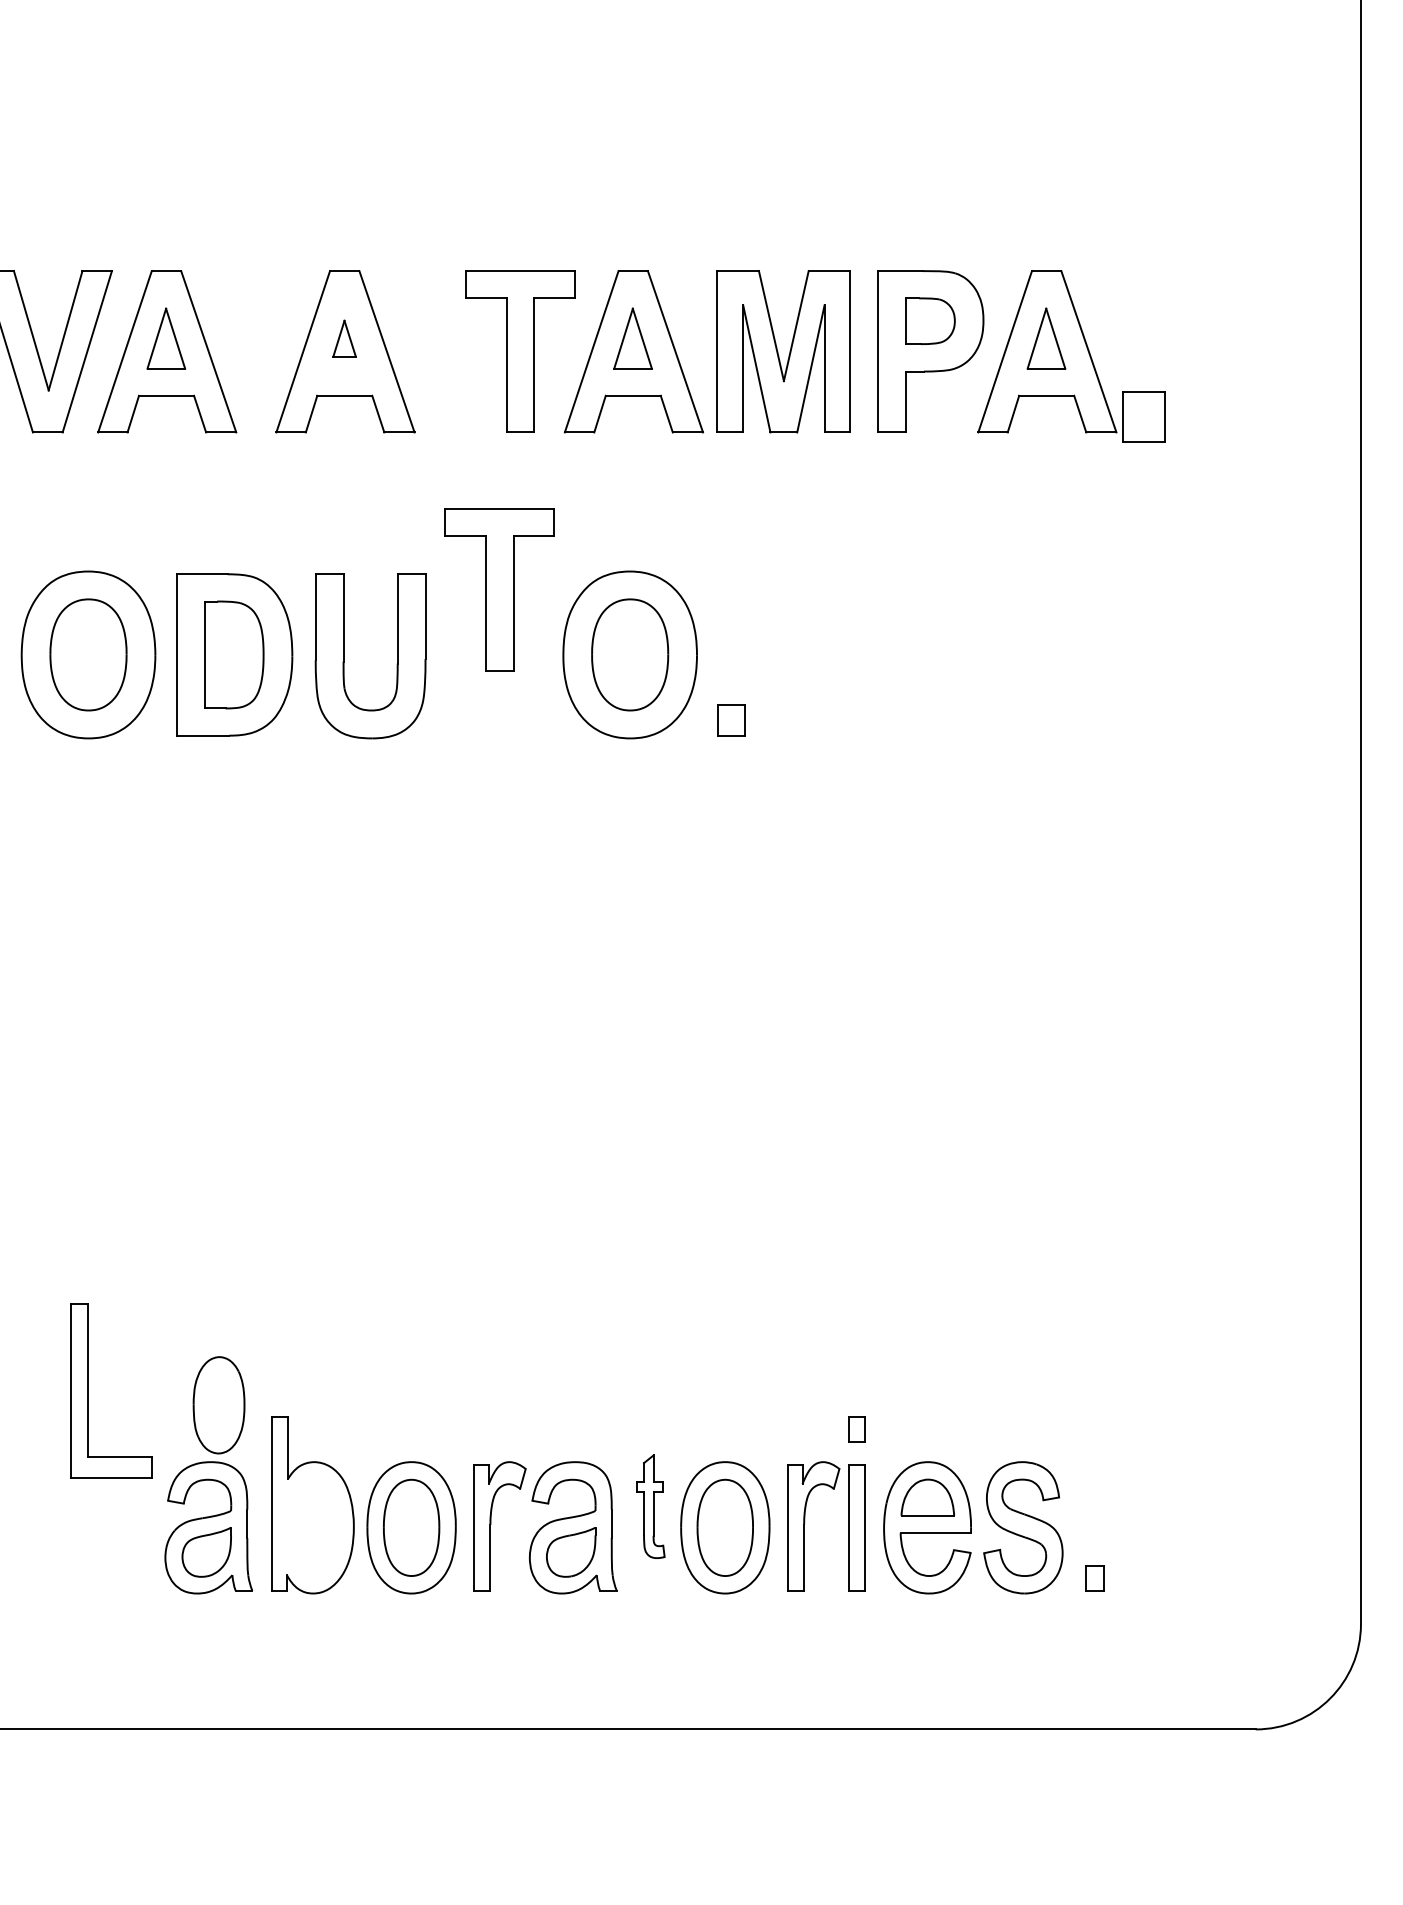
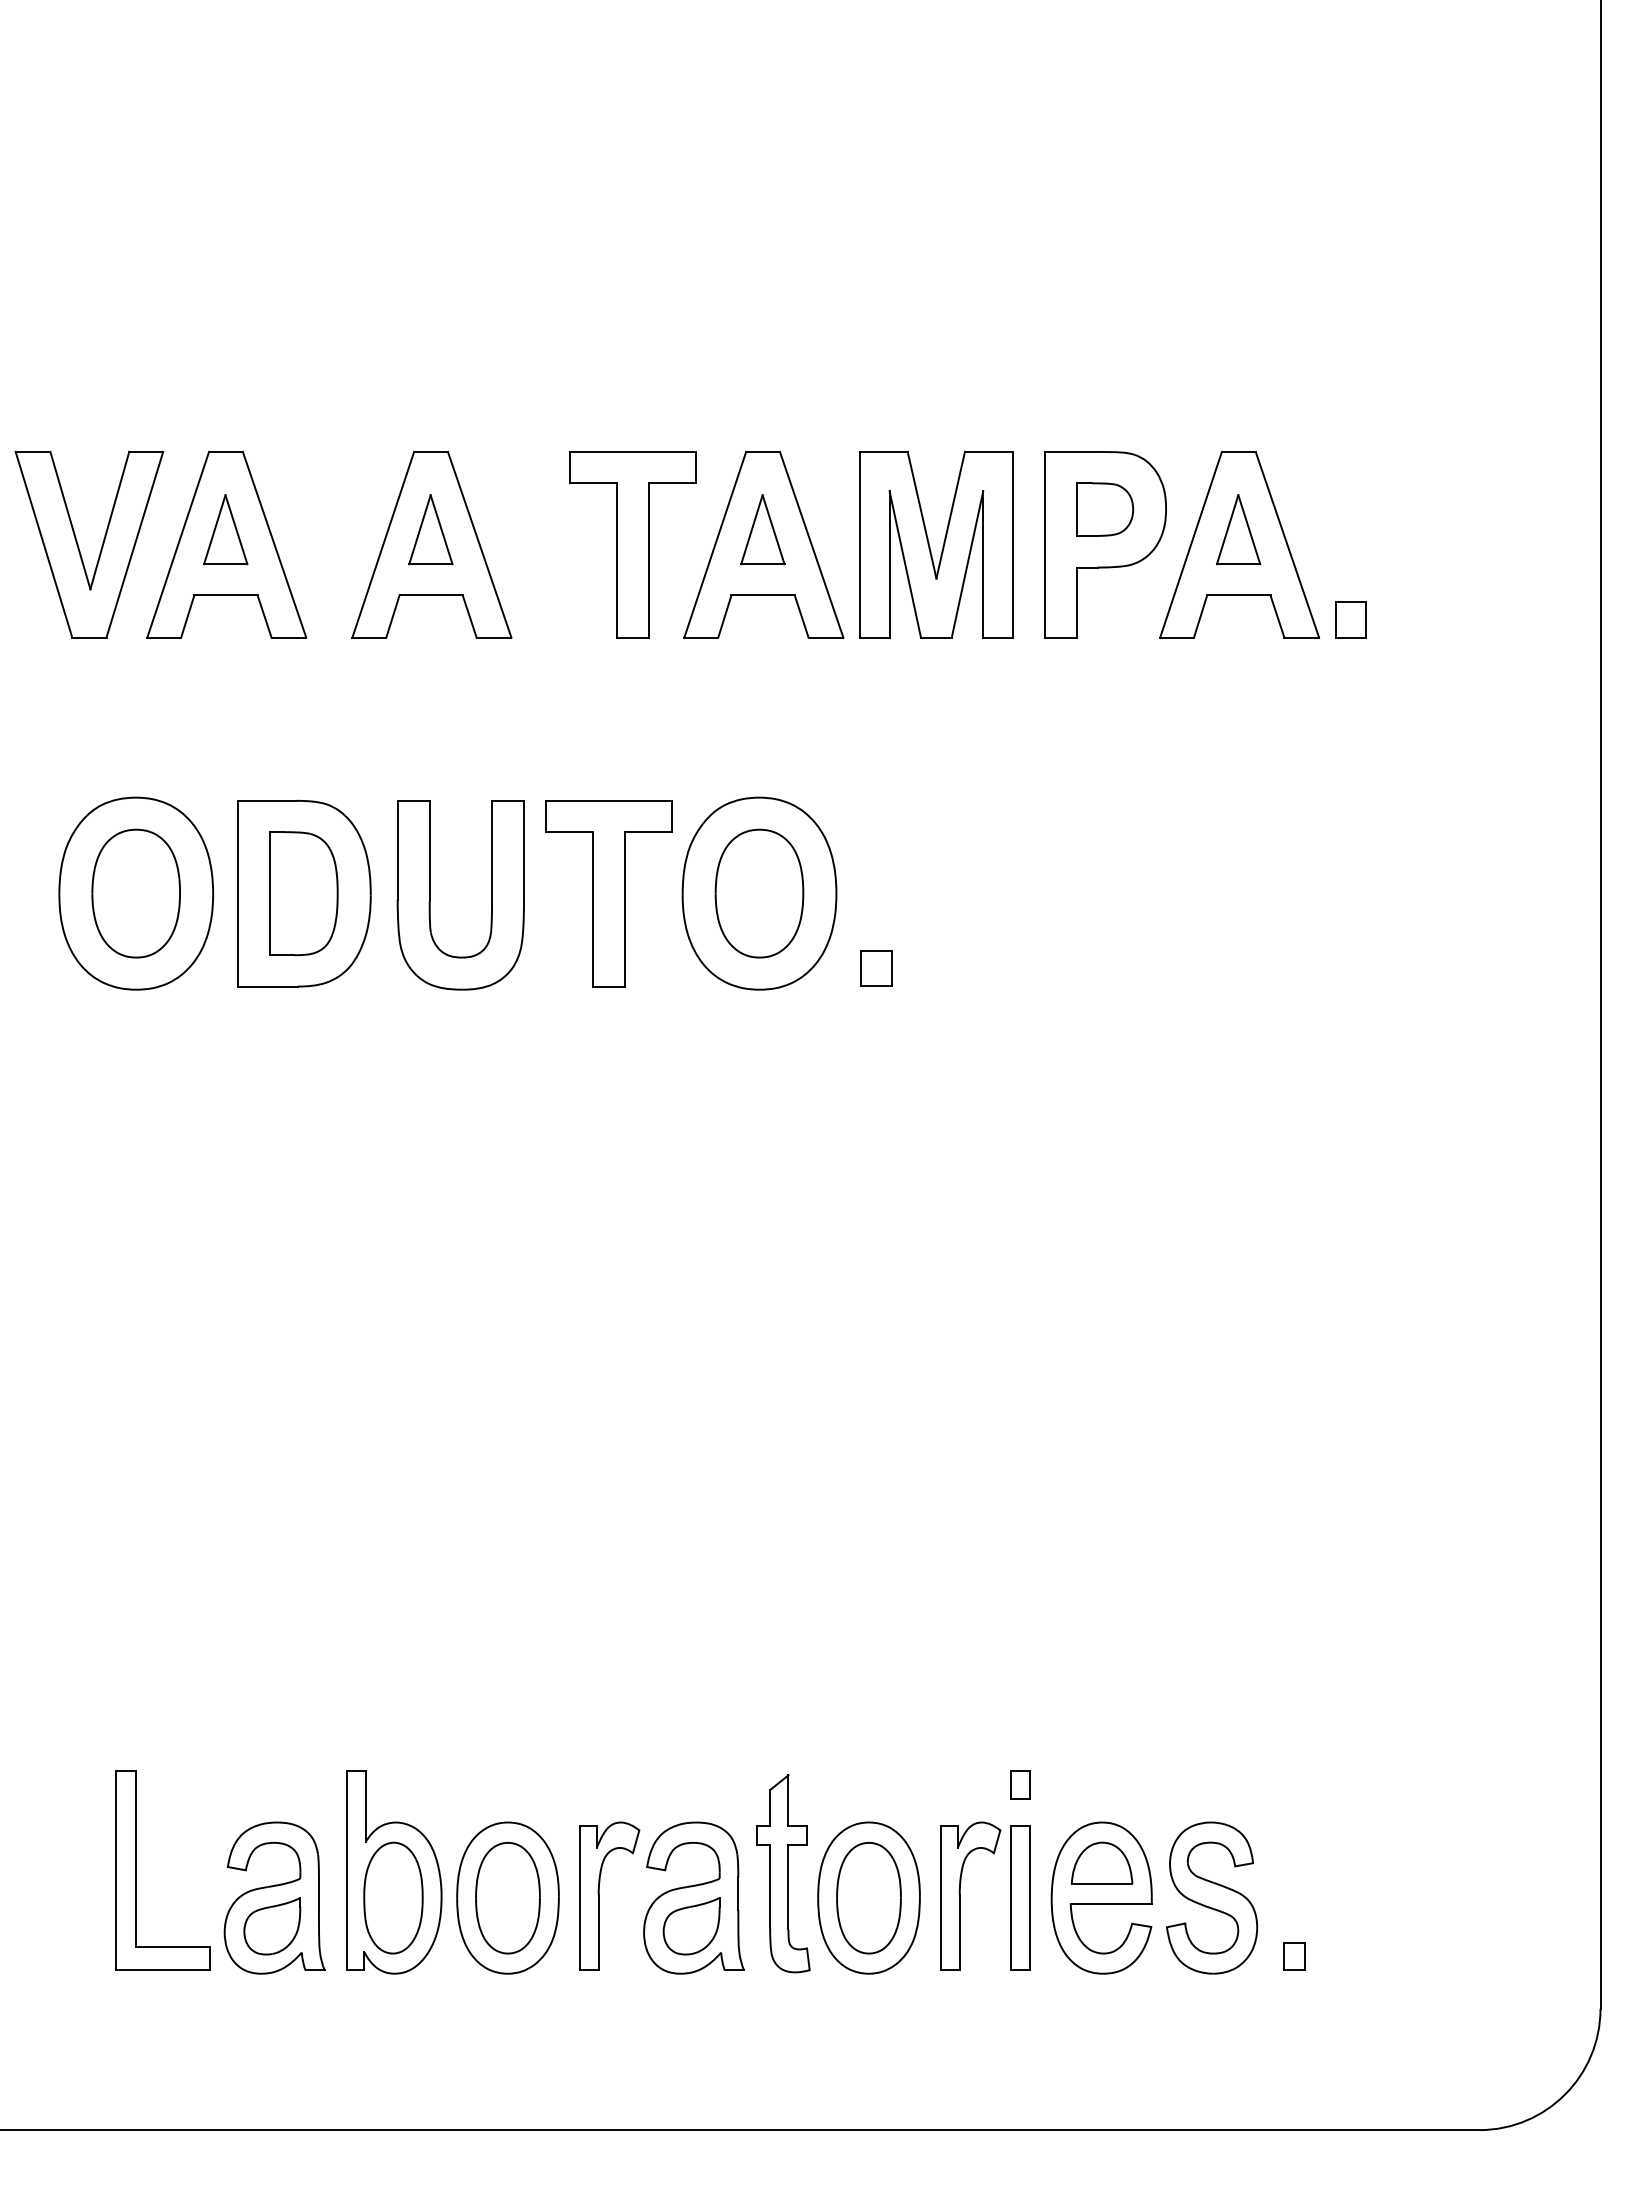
part: (344, 338) -> (430, 529), size x1.67
part: (1143, 416) -> (1350, 619), size x0.62
part: (498, 589) -> (608, 893), moved
part: (88, 1390) -> (136, 1870), moved
part: (219, 1404) -> (393, 1897), moved
part: (651, 1506) -> (783, 1873), size x1.67

